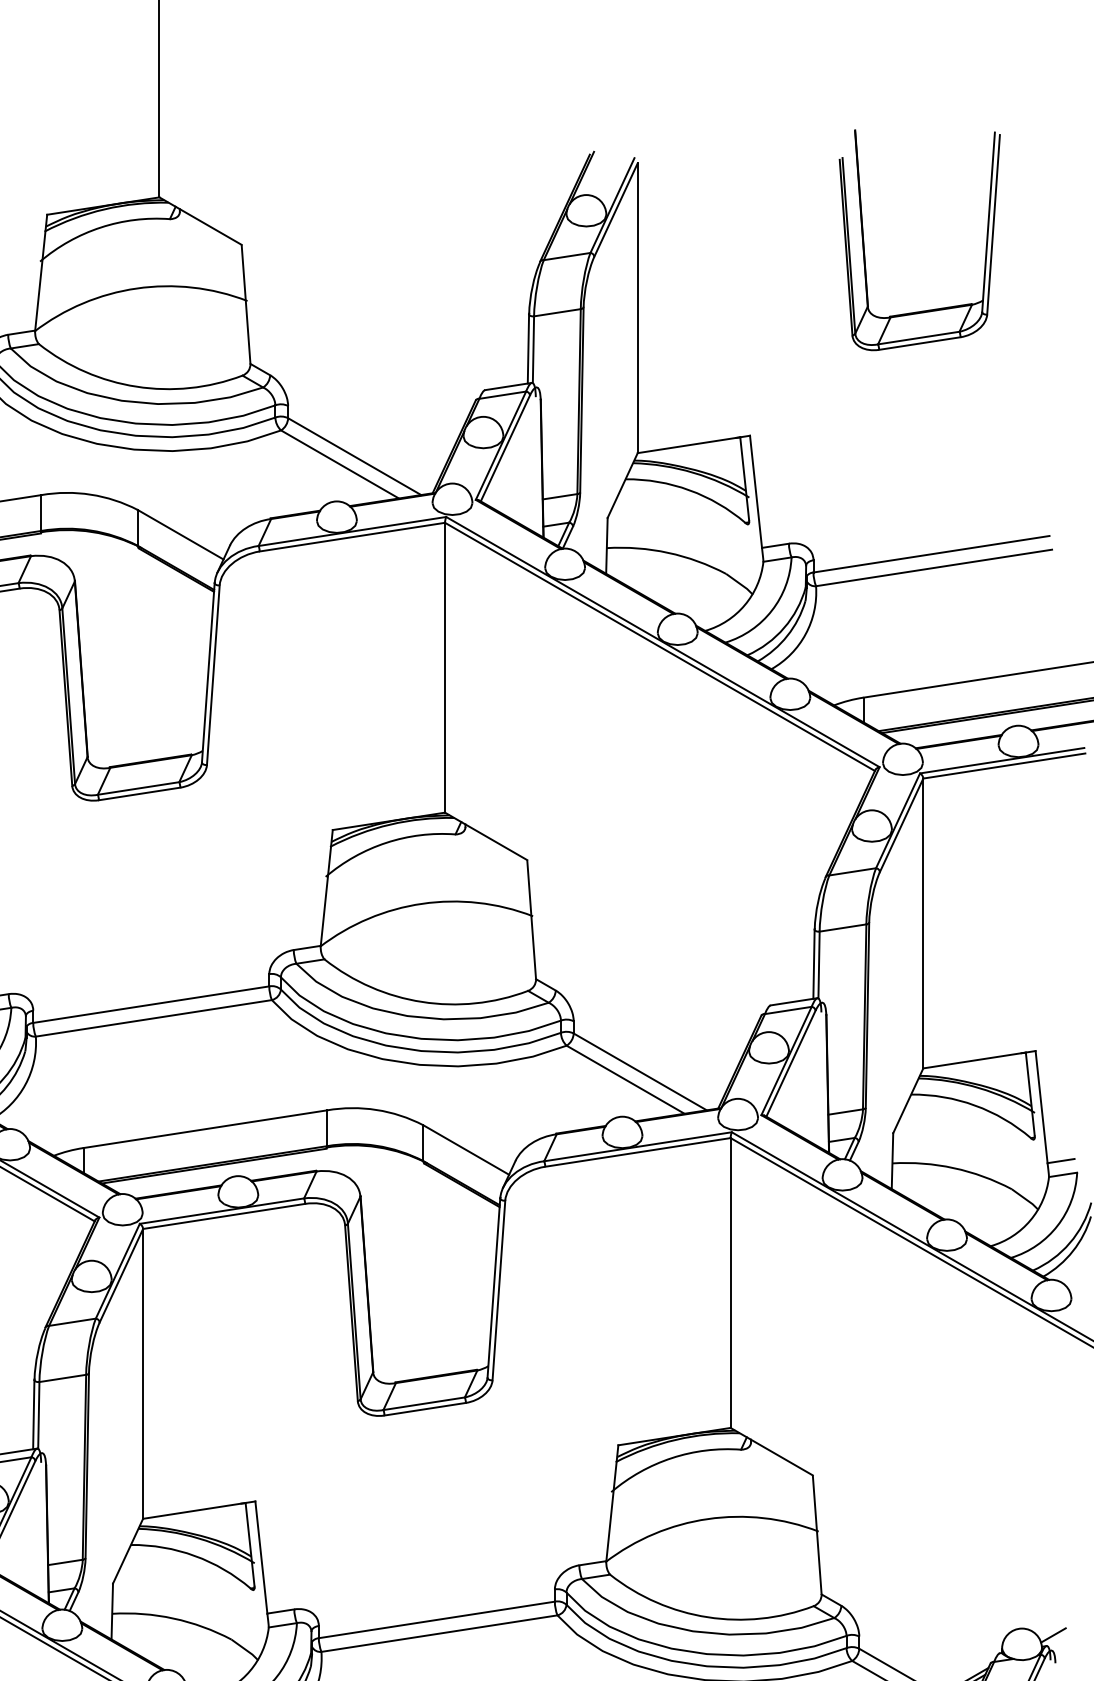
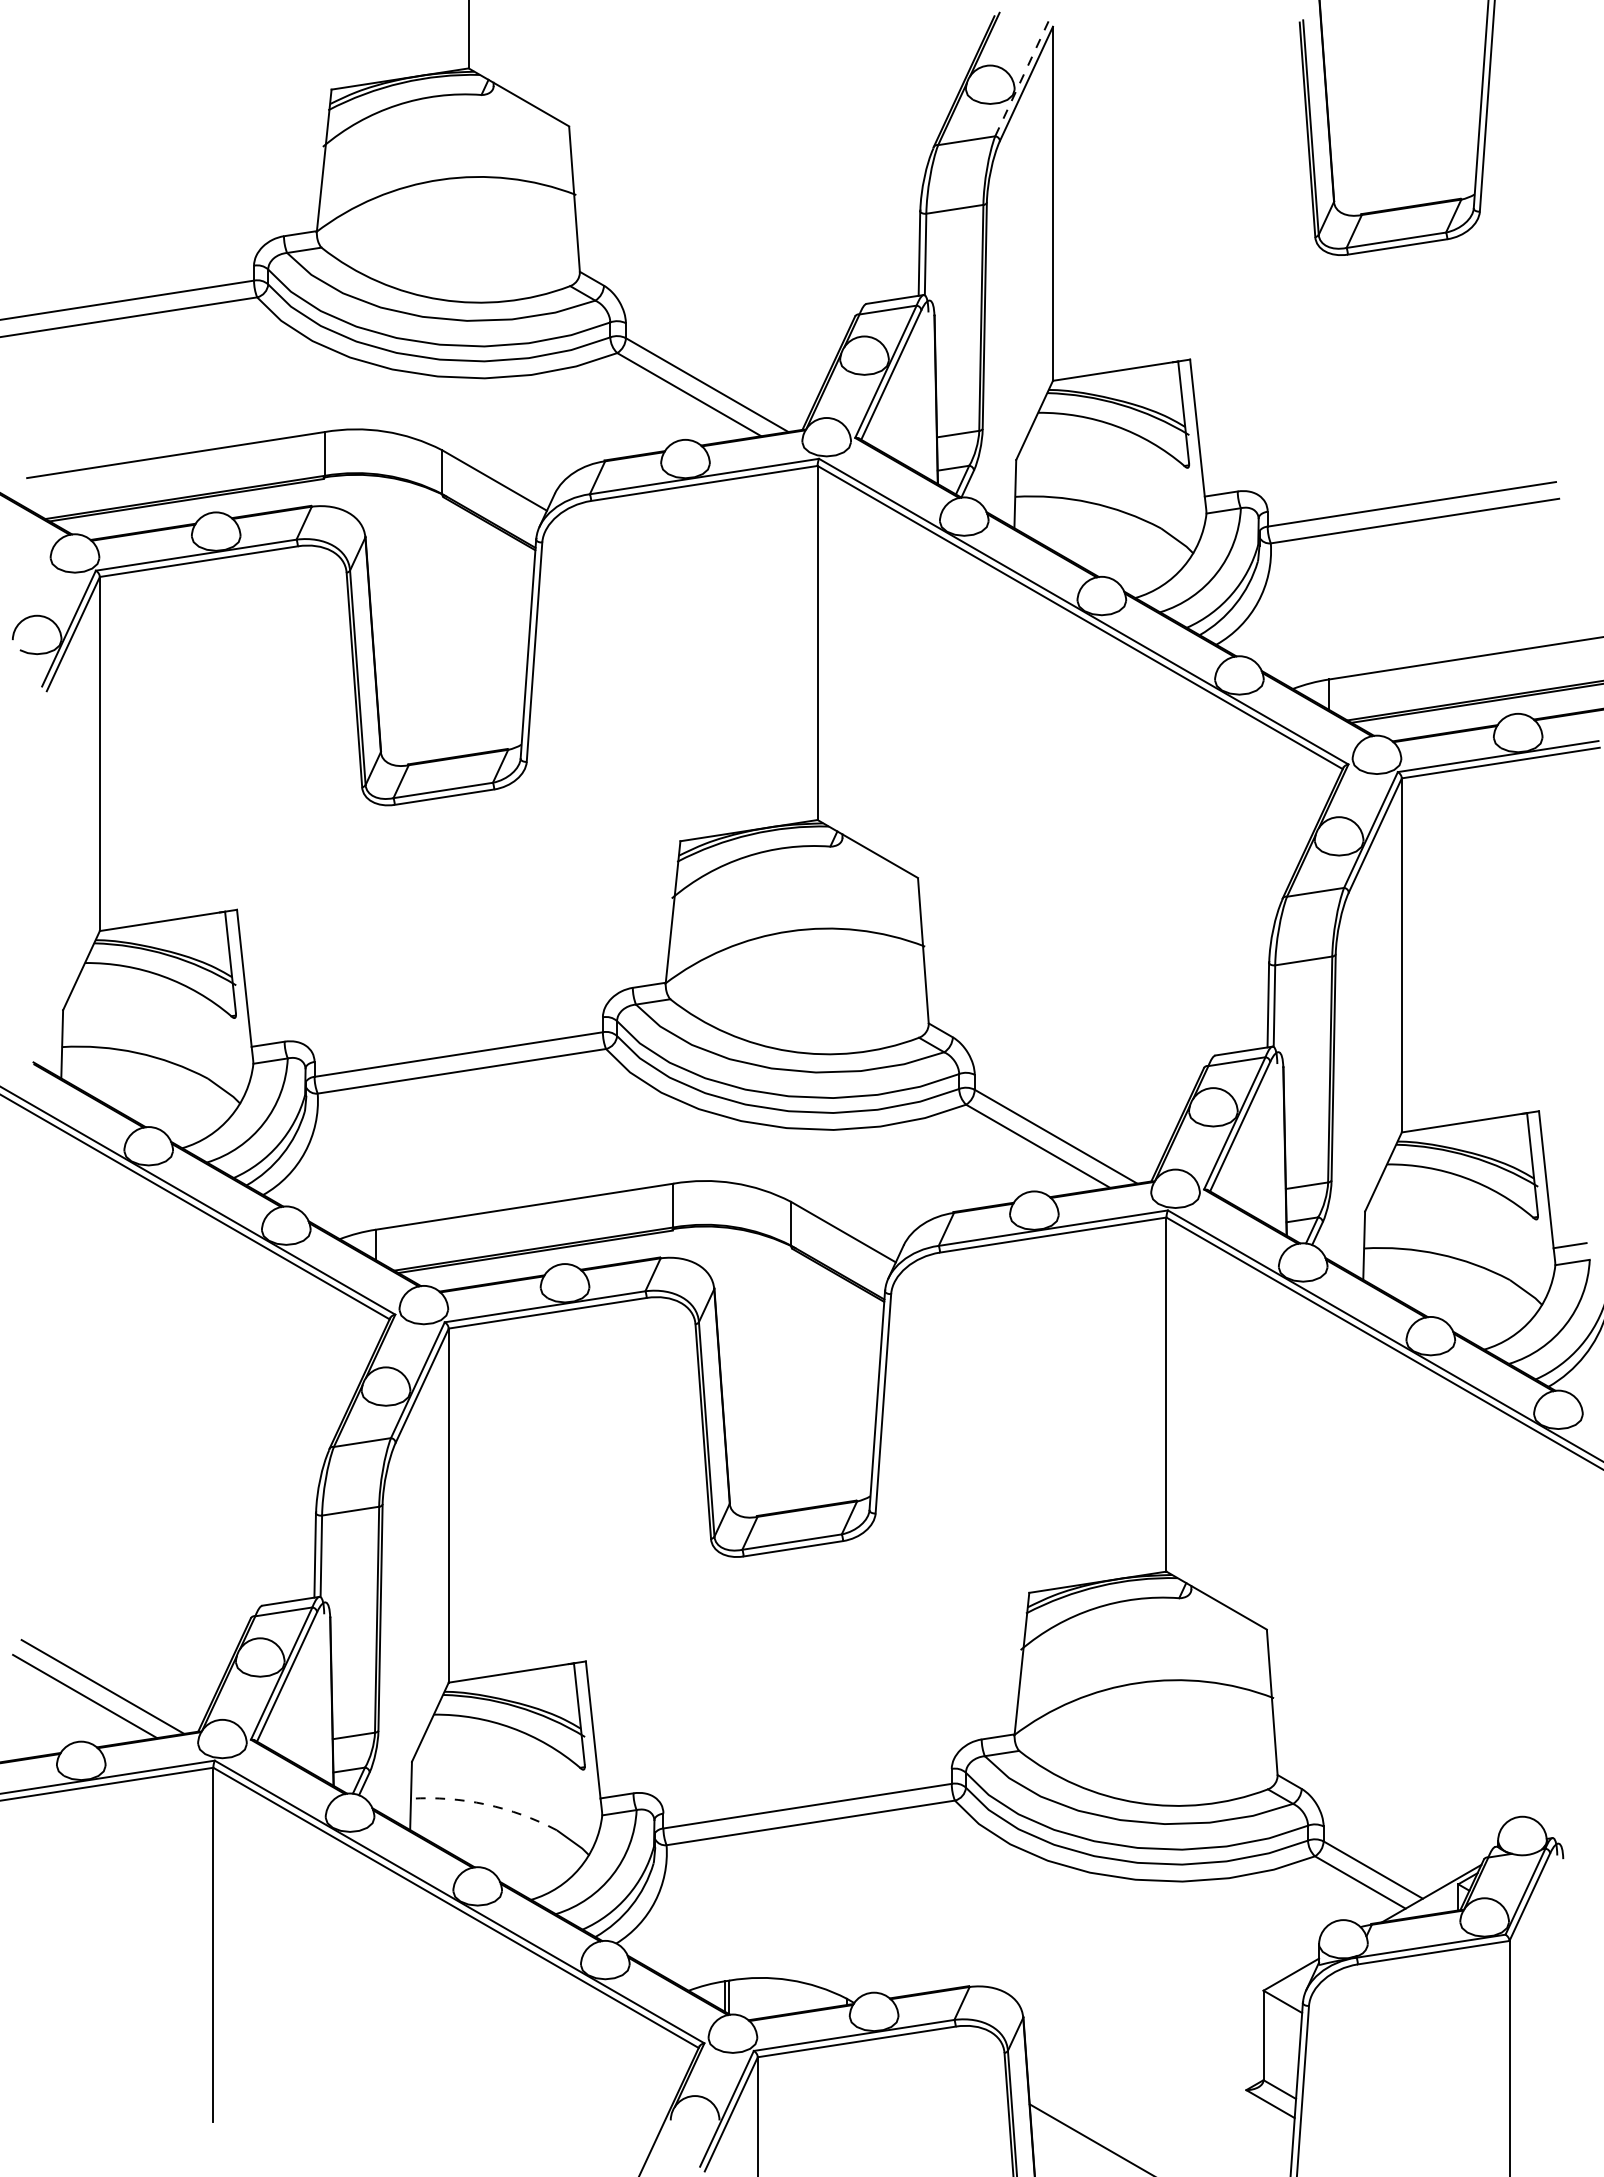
line: (612, 205) -> (1022, 78), solid -> dashed
arc: (173, 1618) -> (485, 1804), solid -> dashed
line: (1053, 1634) -> (1560, 1824), removed

